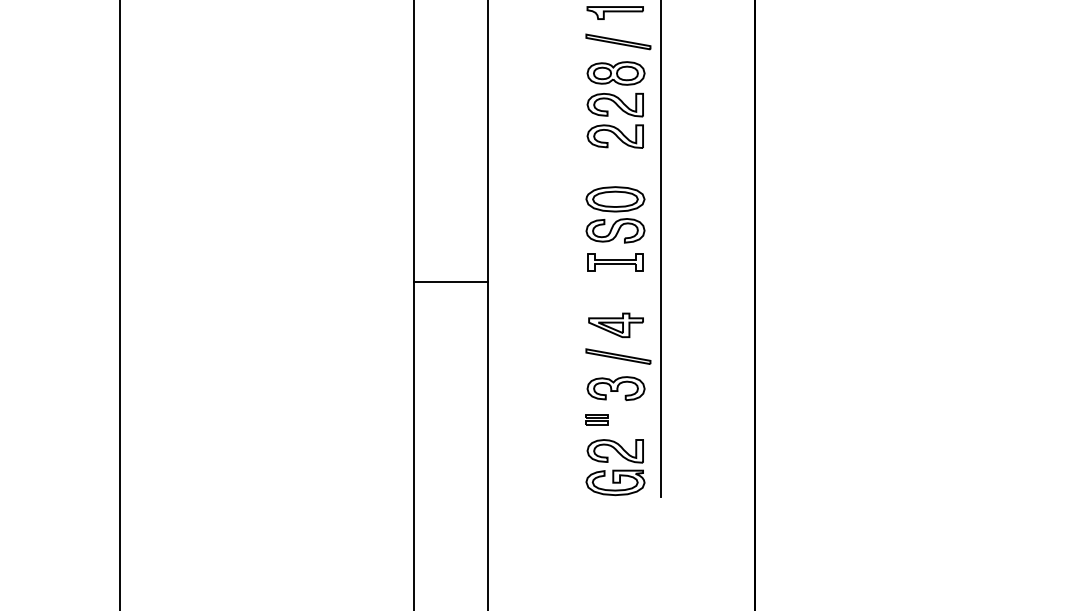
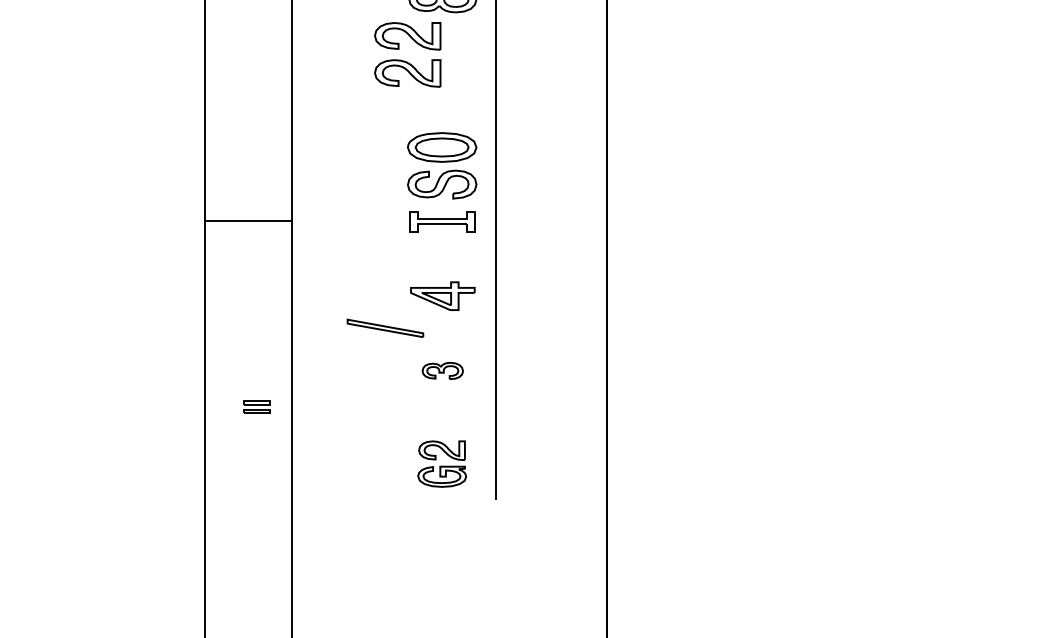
part: (614, 120) -> (406, 54), moved
line: (450, 282) -> (247, 220), moved
part: (618, 356) -> (385, 328), moved
part: (615, 388) -> (442, 370), size x0.6
part: (596, 419) -> (256, 407), moved
part: (615, 467) -> (442, 463), size x0.7

